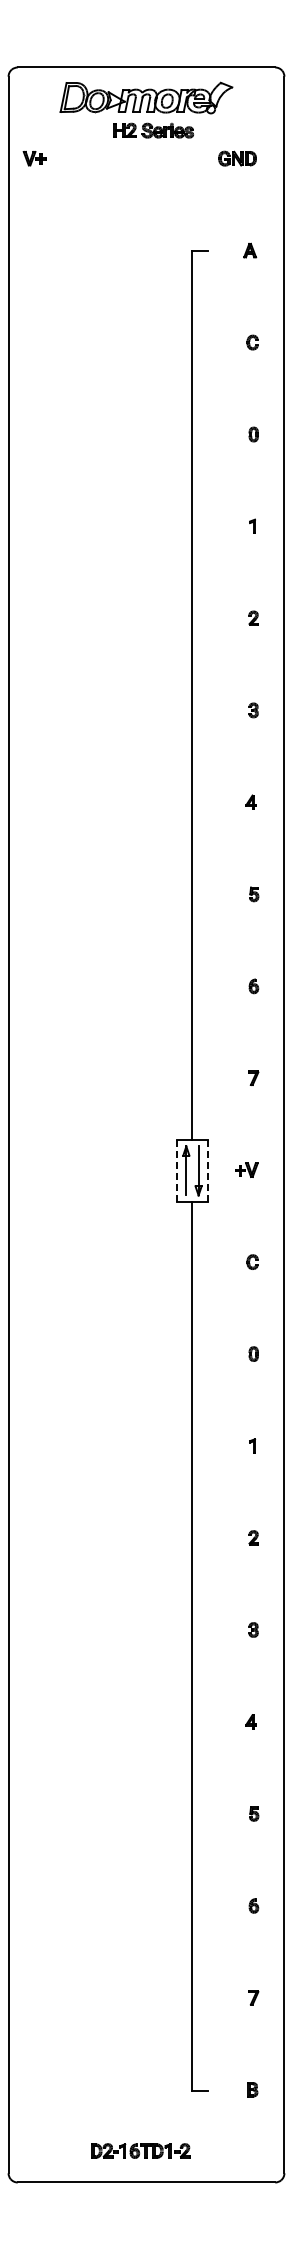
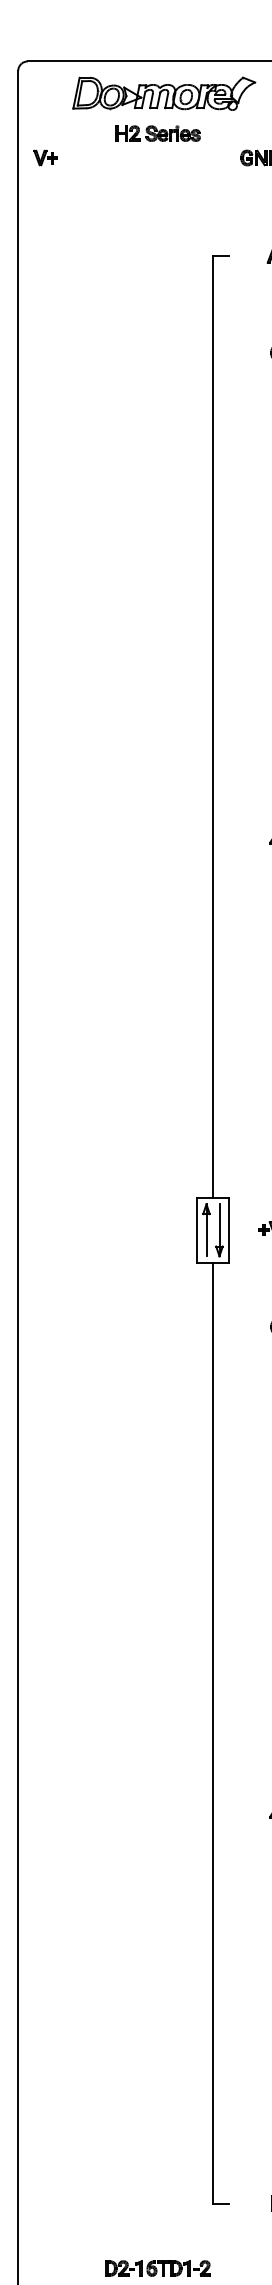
part: (153, 130) -> (157, 133), moved
line: (177, 1170) -> (197, 1229), dashed -> solid
line: (207, 1170) -> (228, 1229), dashed -> solid

